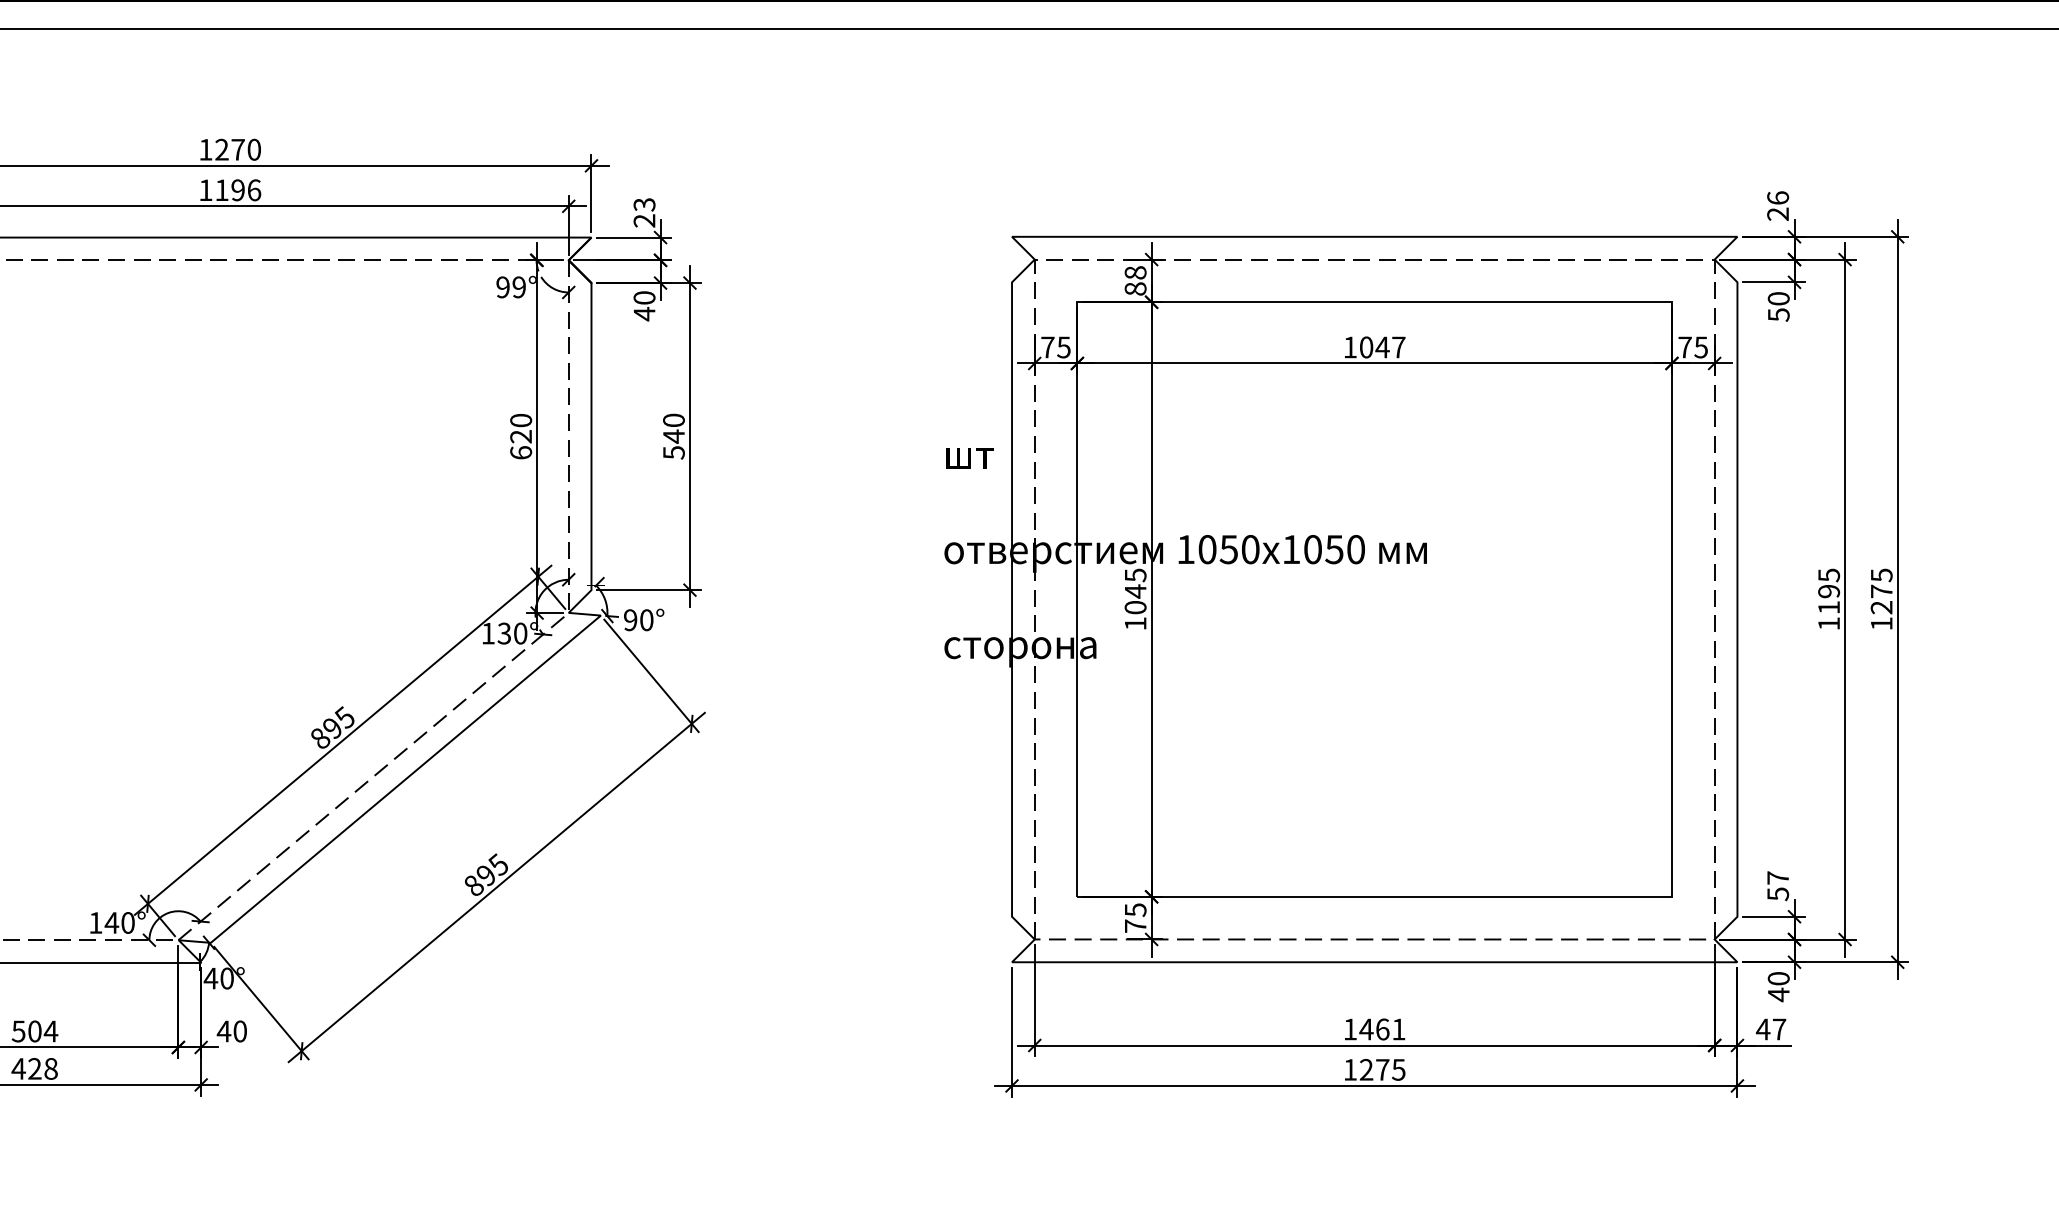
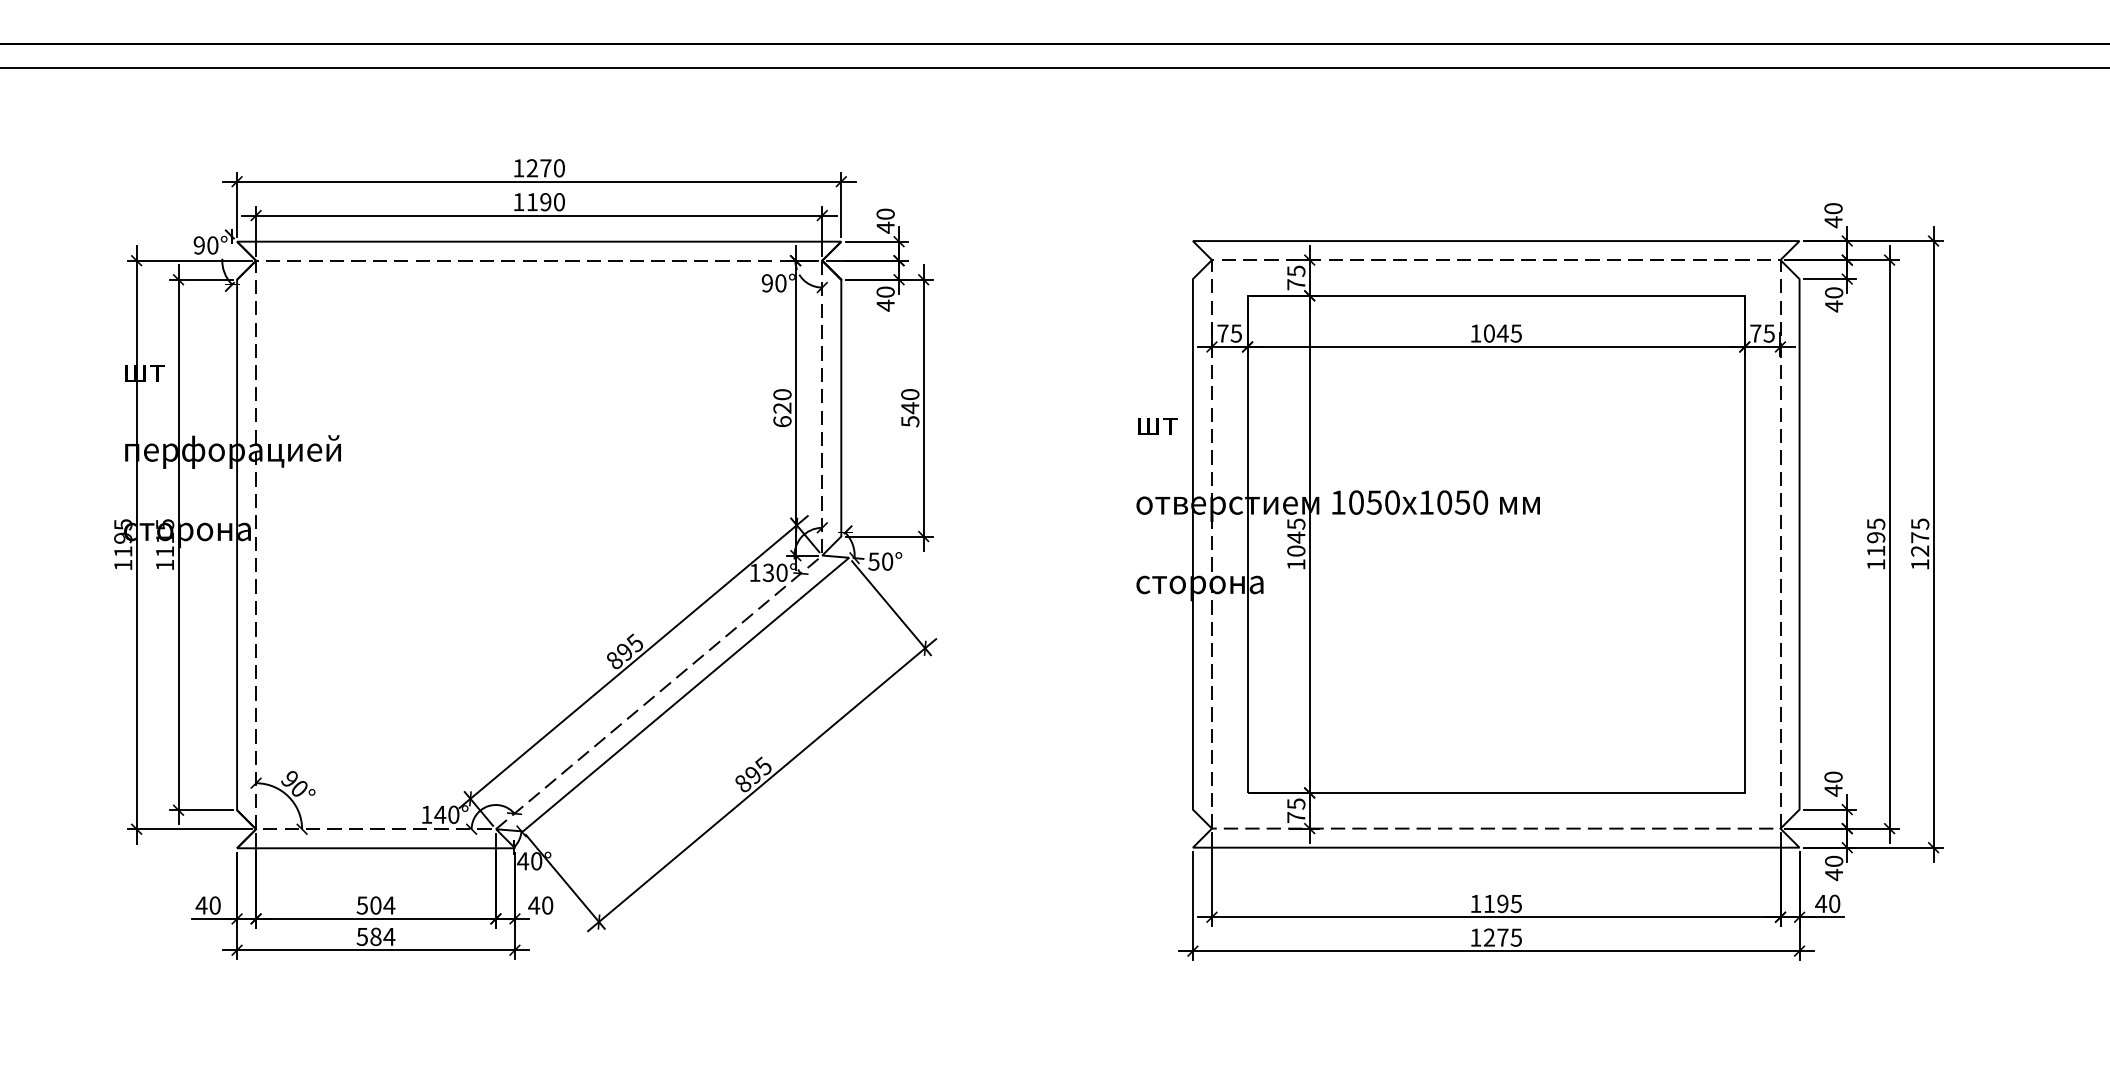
text: (254, 190) -> (559, 202), 1196 -> 1190
text: (1778, 206) -> (1833, 215), 26 -> 40
text: (644, 212) -> (885, 220), 23 -> 40
text: (1135, 280) -> (1296, 277), 88 -> 75
text: (518, 287) -> (780, 283), 99° -> 90°
text: (1779, 315) -> (1834, 306), 50 -> 40
text: (1397, 347) -> (1515, 333), 1047 -> 1045
text: (629, 620) -> (873, 561), 90° -> 50°
text: (1778, 885) -> (1833, 783), 57 -> 40
text: (1382, 1029) -> (1502, 903), 1461 -> 1195
text: (1779, 1029) -> (1834, 903), 47 -> 40
text: (34, 1068) -> (375, 936), 428 -> 584

